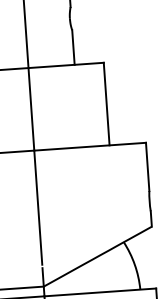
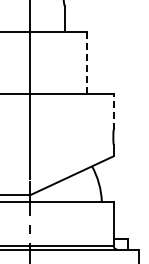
line: (106, 103) -> (86, 62), solid -> dashed
line: (147, 166) -> (113, 111), solid -> dashed

